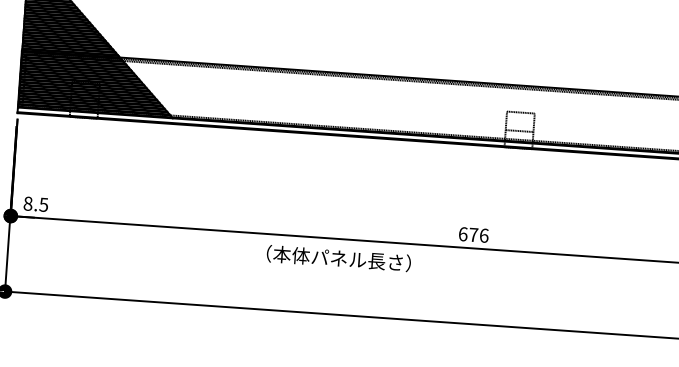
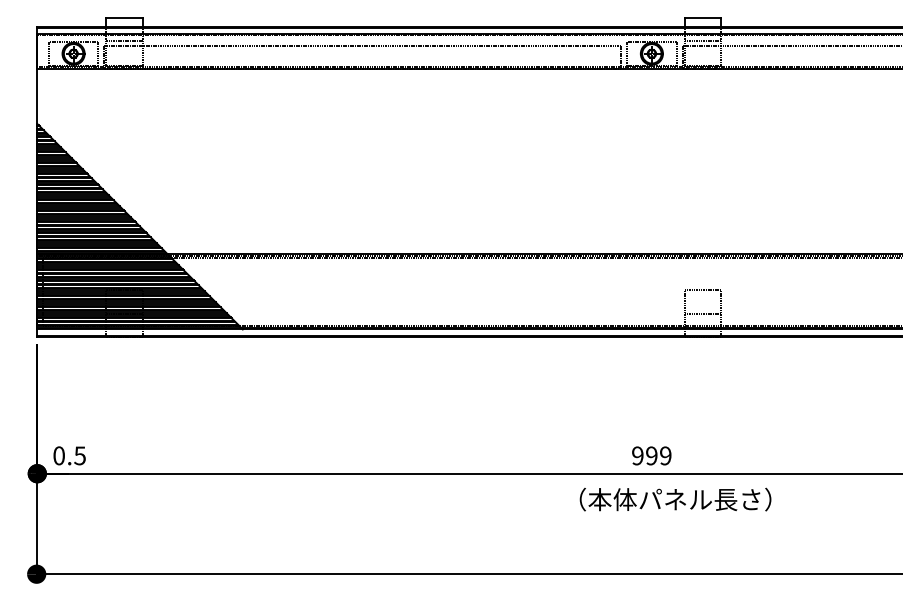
text: (27, 203) -> (58, 455), 8.5 -> 0.5
text: (473, 234) -> (651, 455), 676 -> 999
text: (338, 258) -> (675, 499), moved

